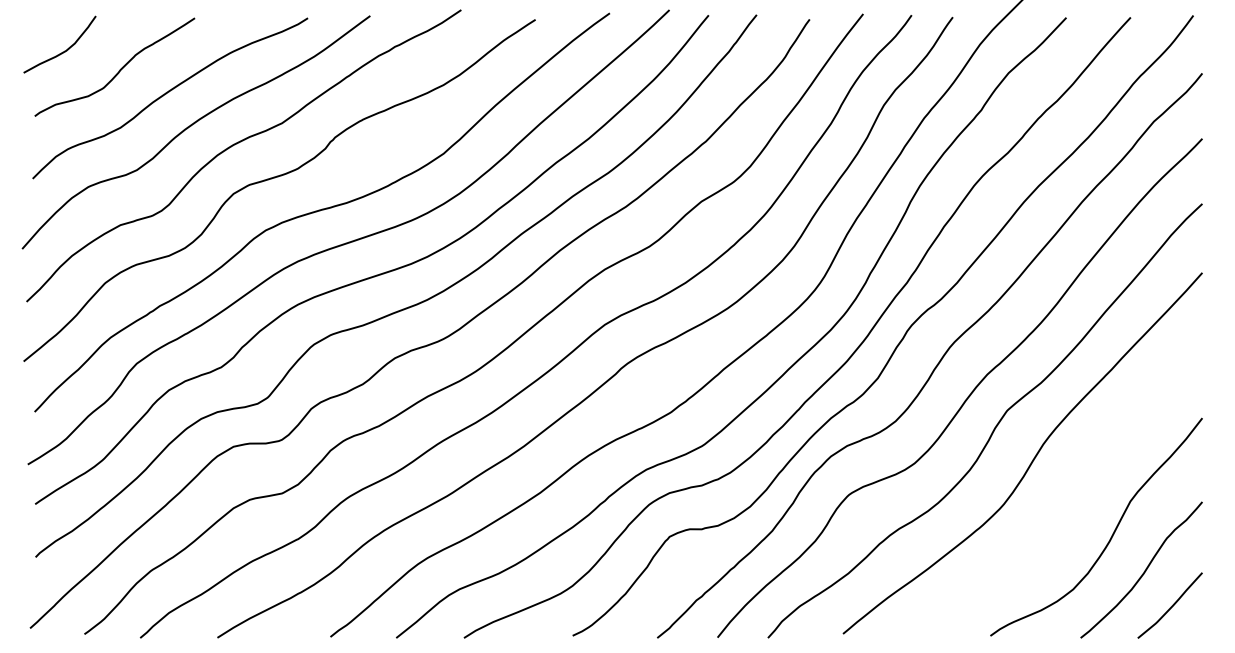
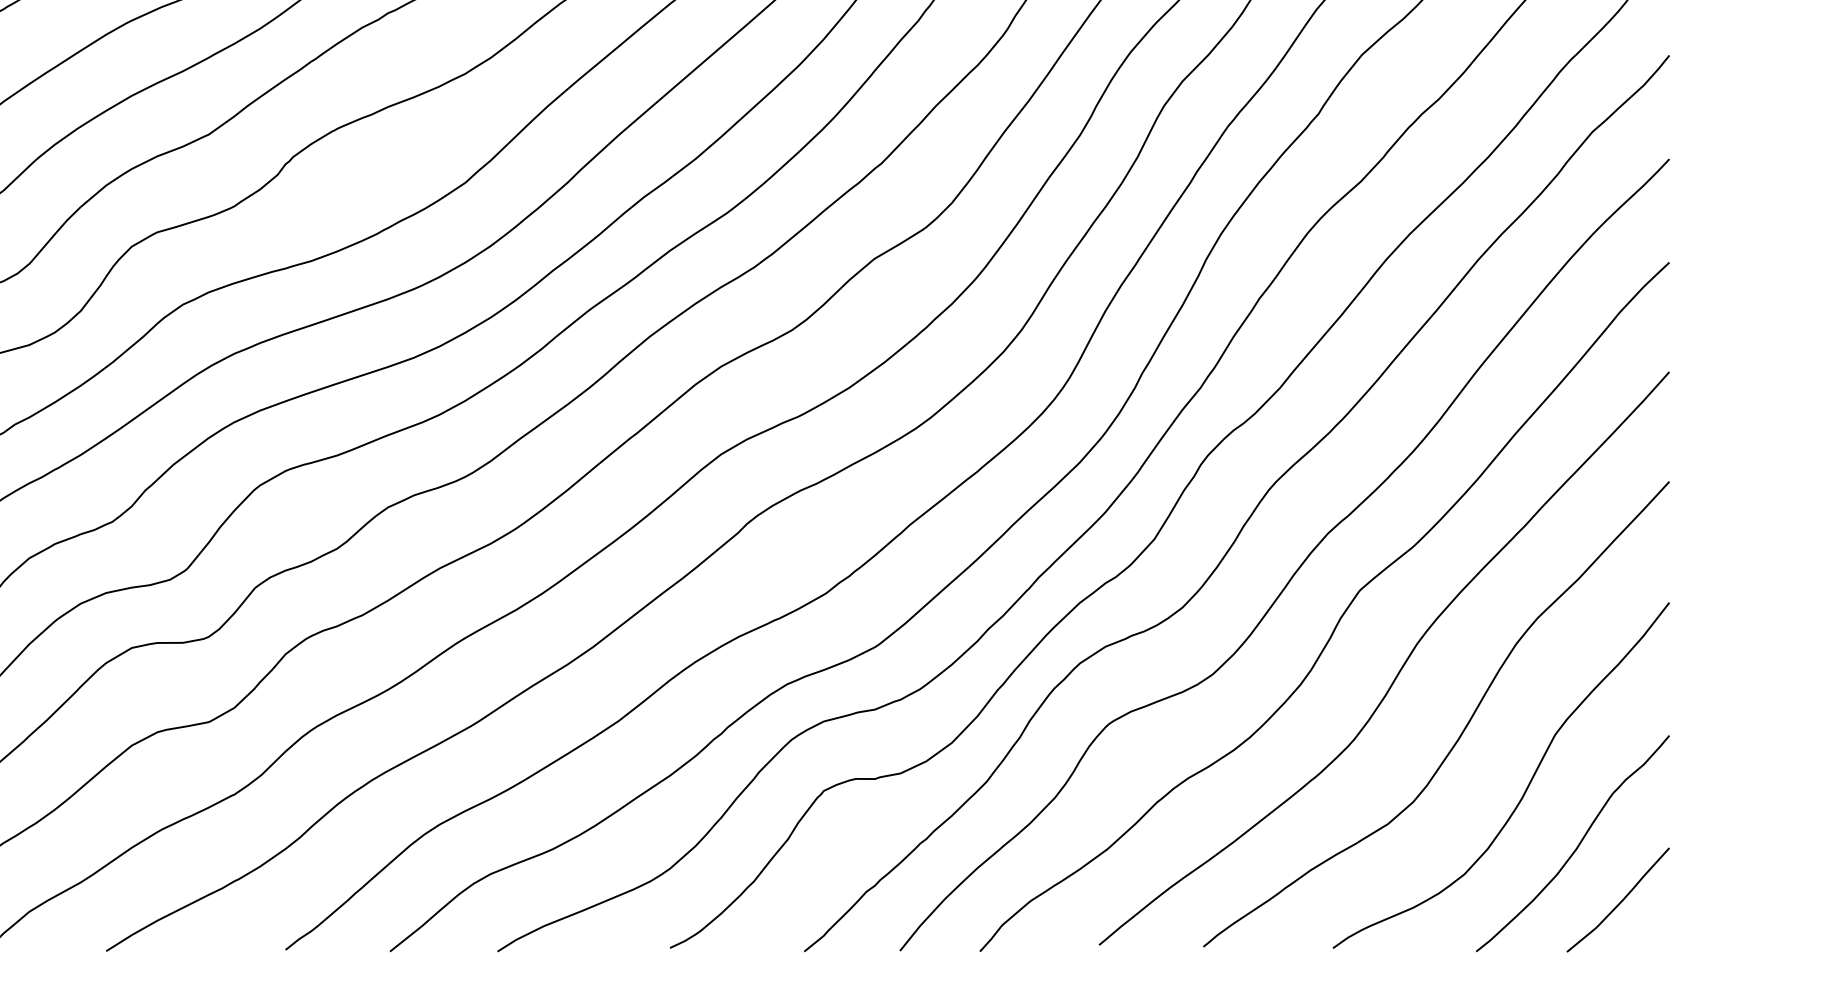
curve: (1070, 500) -> (1460, 733), added

